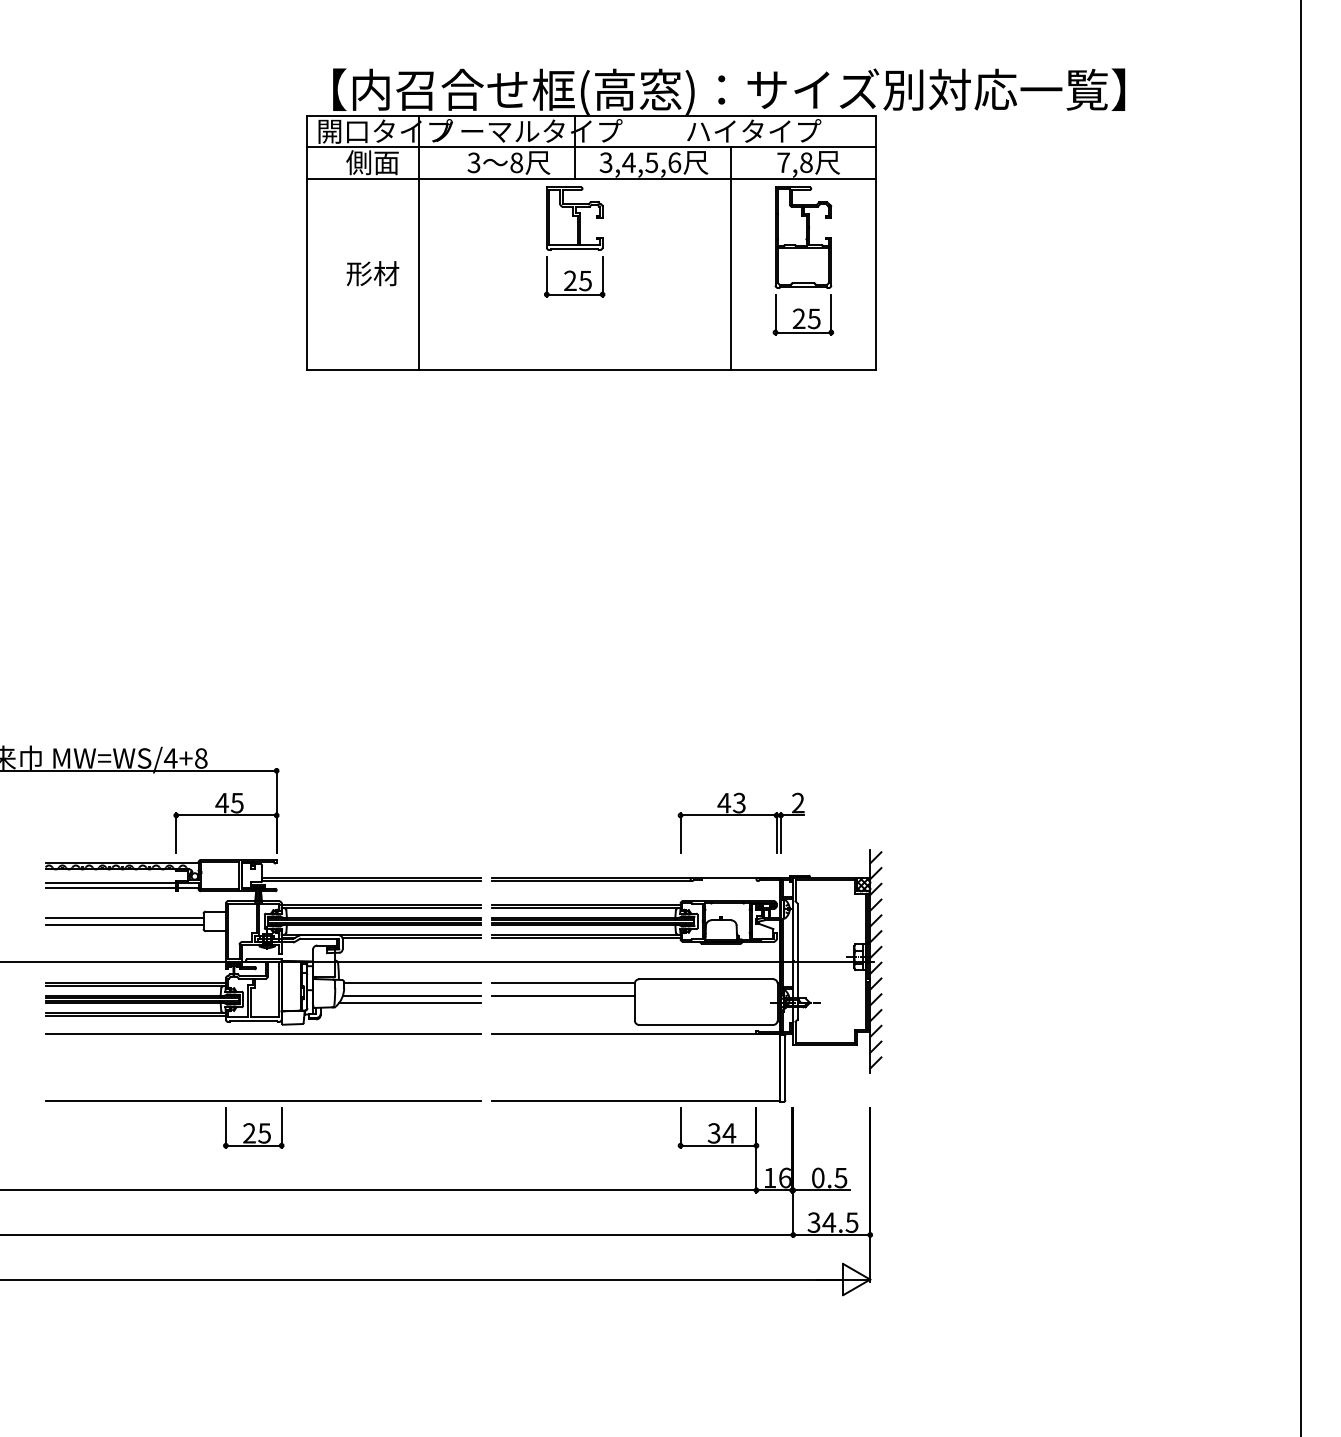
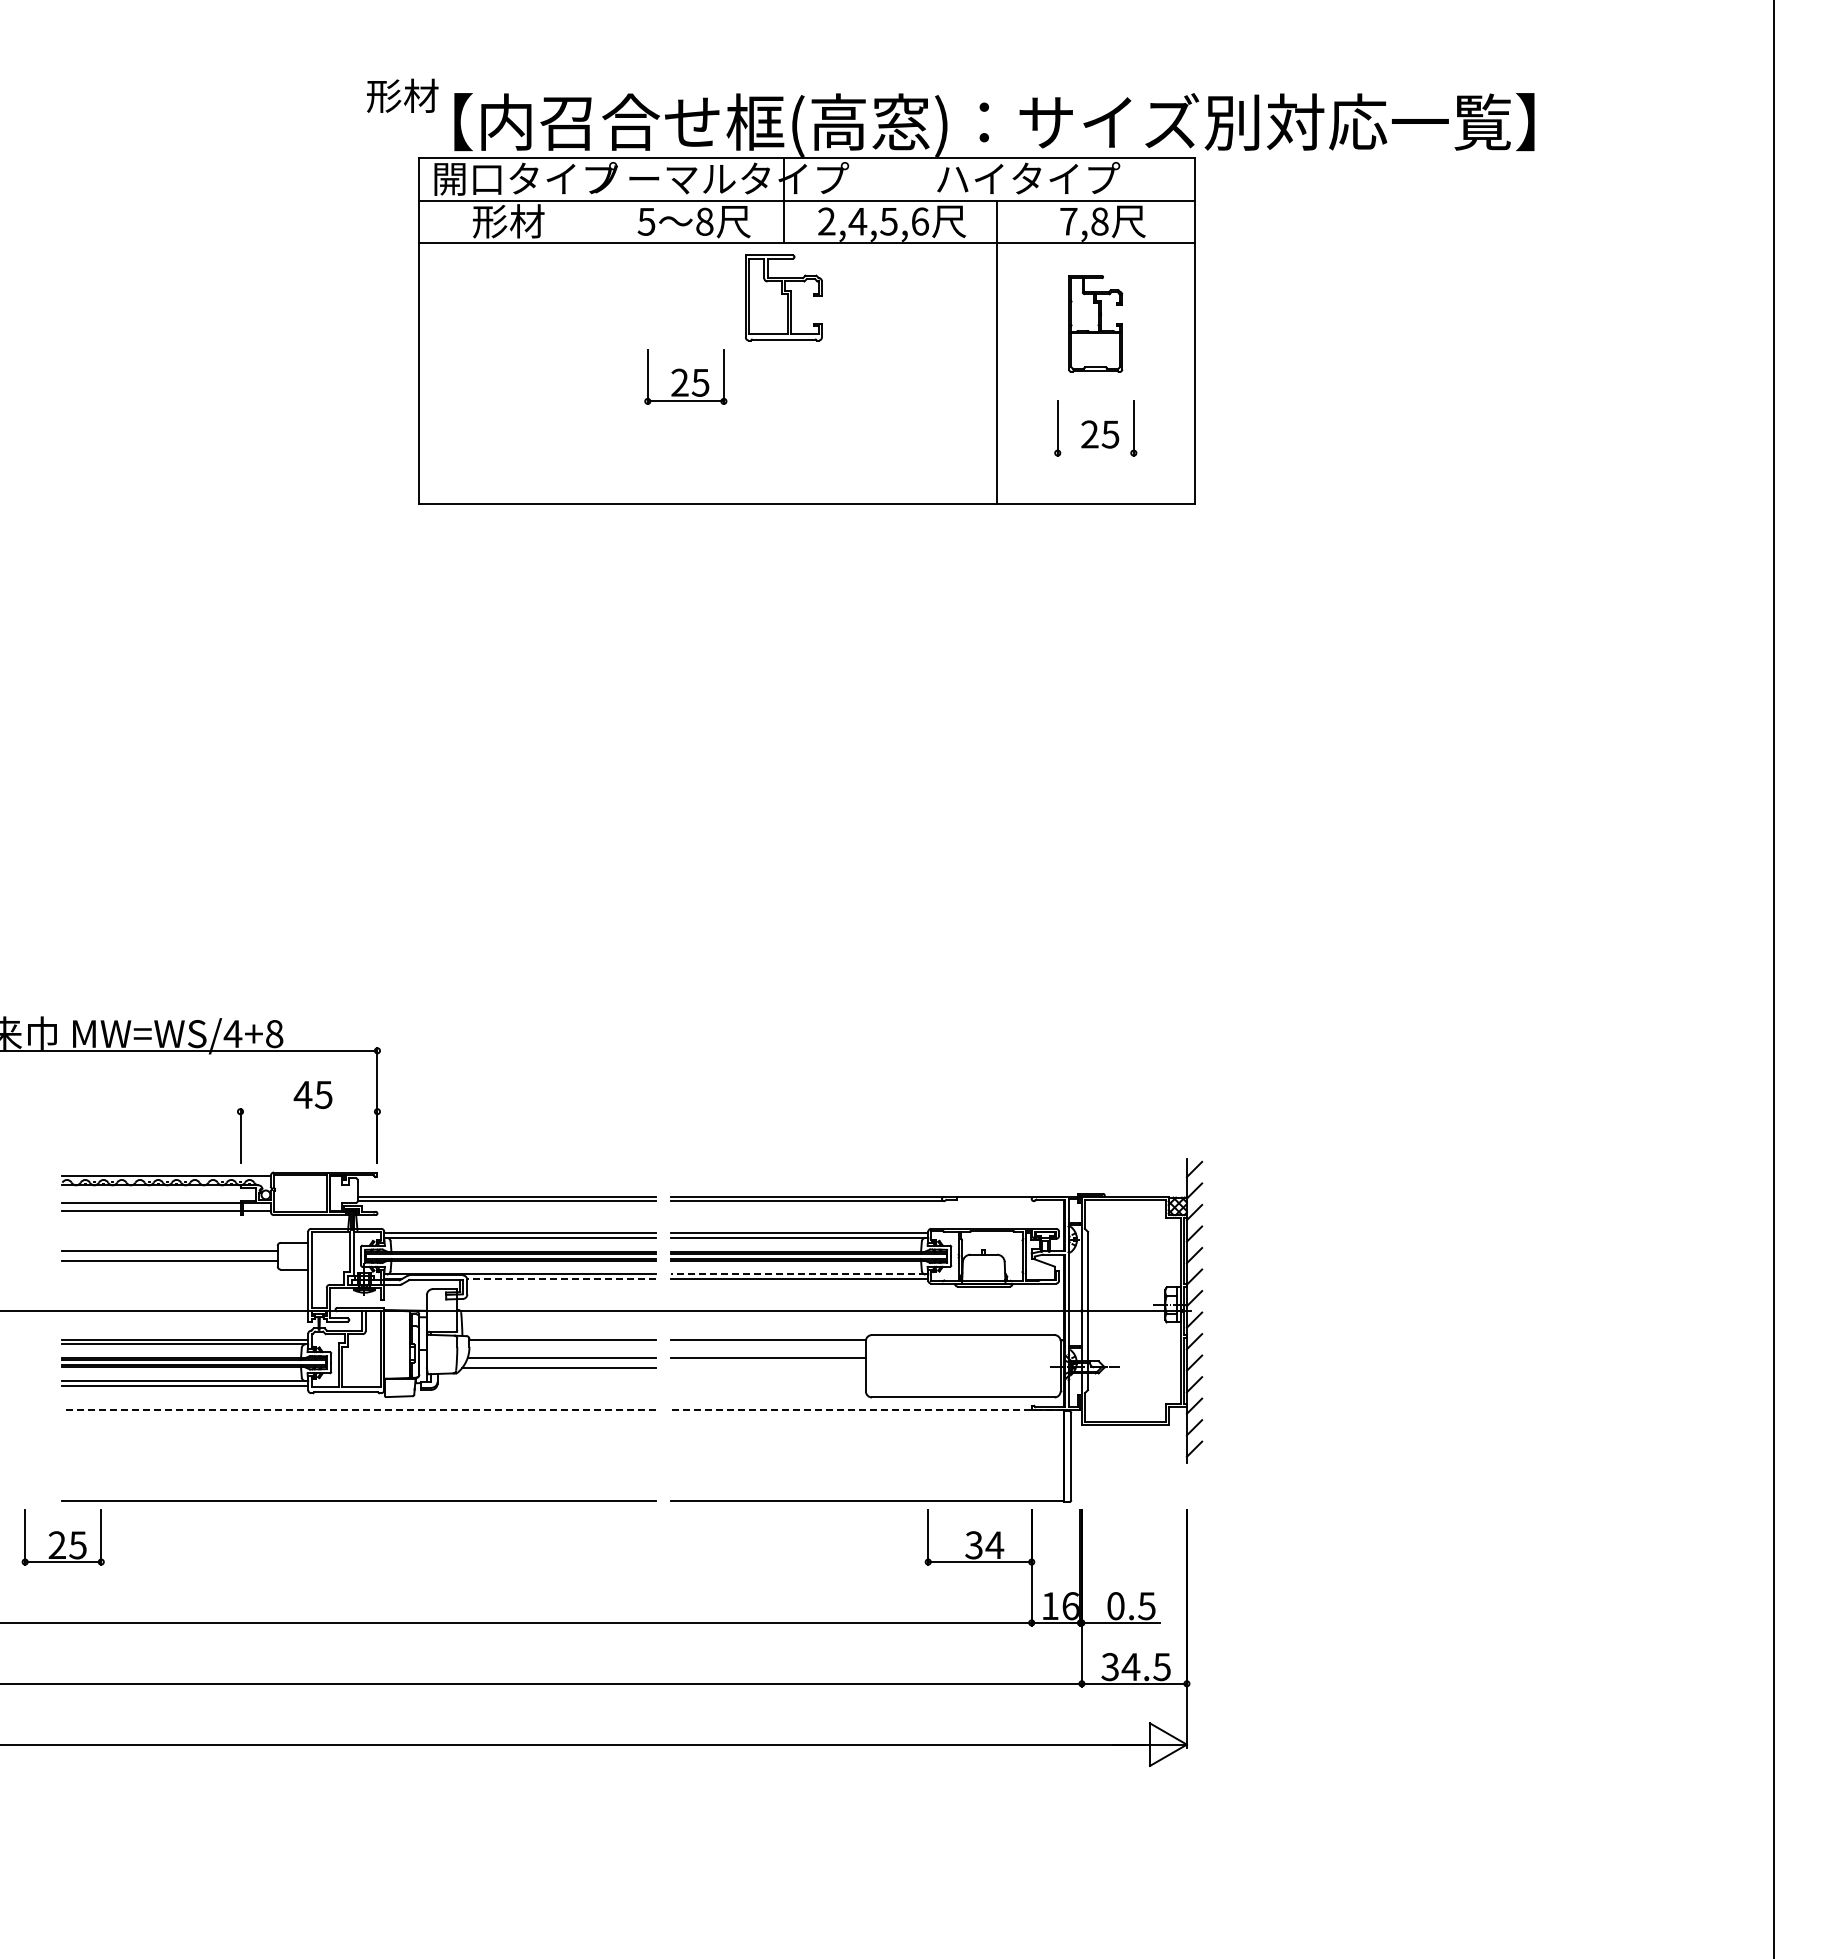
text: (372, 162) -> (508, 221), 側面 -> 形材
text: (473, 162) -> (646, 221), 3 -> 5
text: (605, 162) -> (826, 221), 3,4,5,6 -> 2,4,5,6
part: (803, 237) -> (1095, 323), size x0.7
line: (418, 242) -> (570, 330), removed
text: (372, 273) -> (402, 95), moved
part: (574, 276) -> (685, 376), moved
line: (803, 332) -> (1095, 453), removed
line: (226, 815) -> (308, 1111), removed
part: (740, 816) -> (1010, 1112), removed
line: (584, 934) -> (797, 1274), solid -> dashed
line: (411, 938) -> (561, 1279), solid -> dashed
line: (263, 1033) -> (359, 1409), solid -> dashed
line: (635, 1033) -> (866, 1409), solid -> dashed
part: (253, 1127) -> (62, 1537), moved

